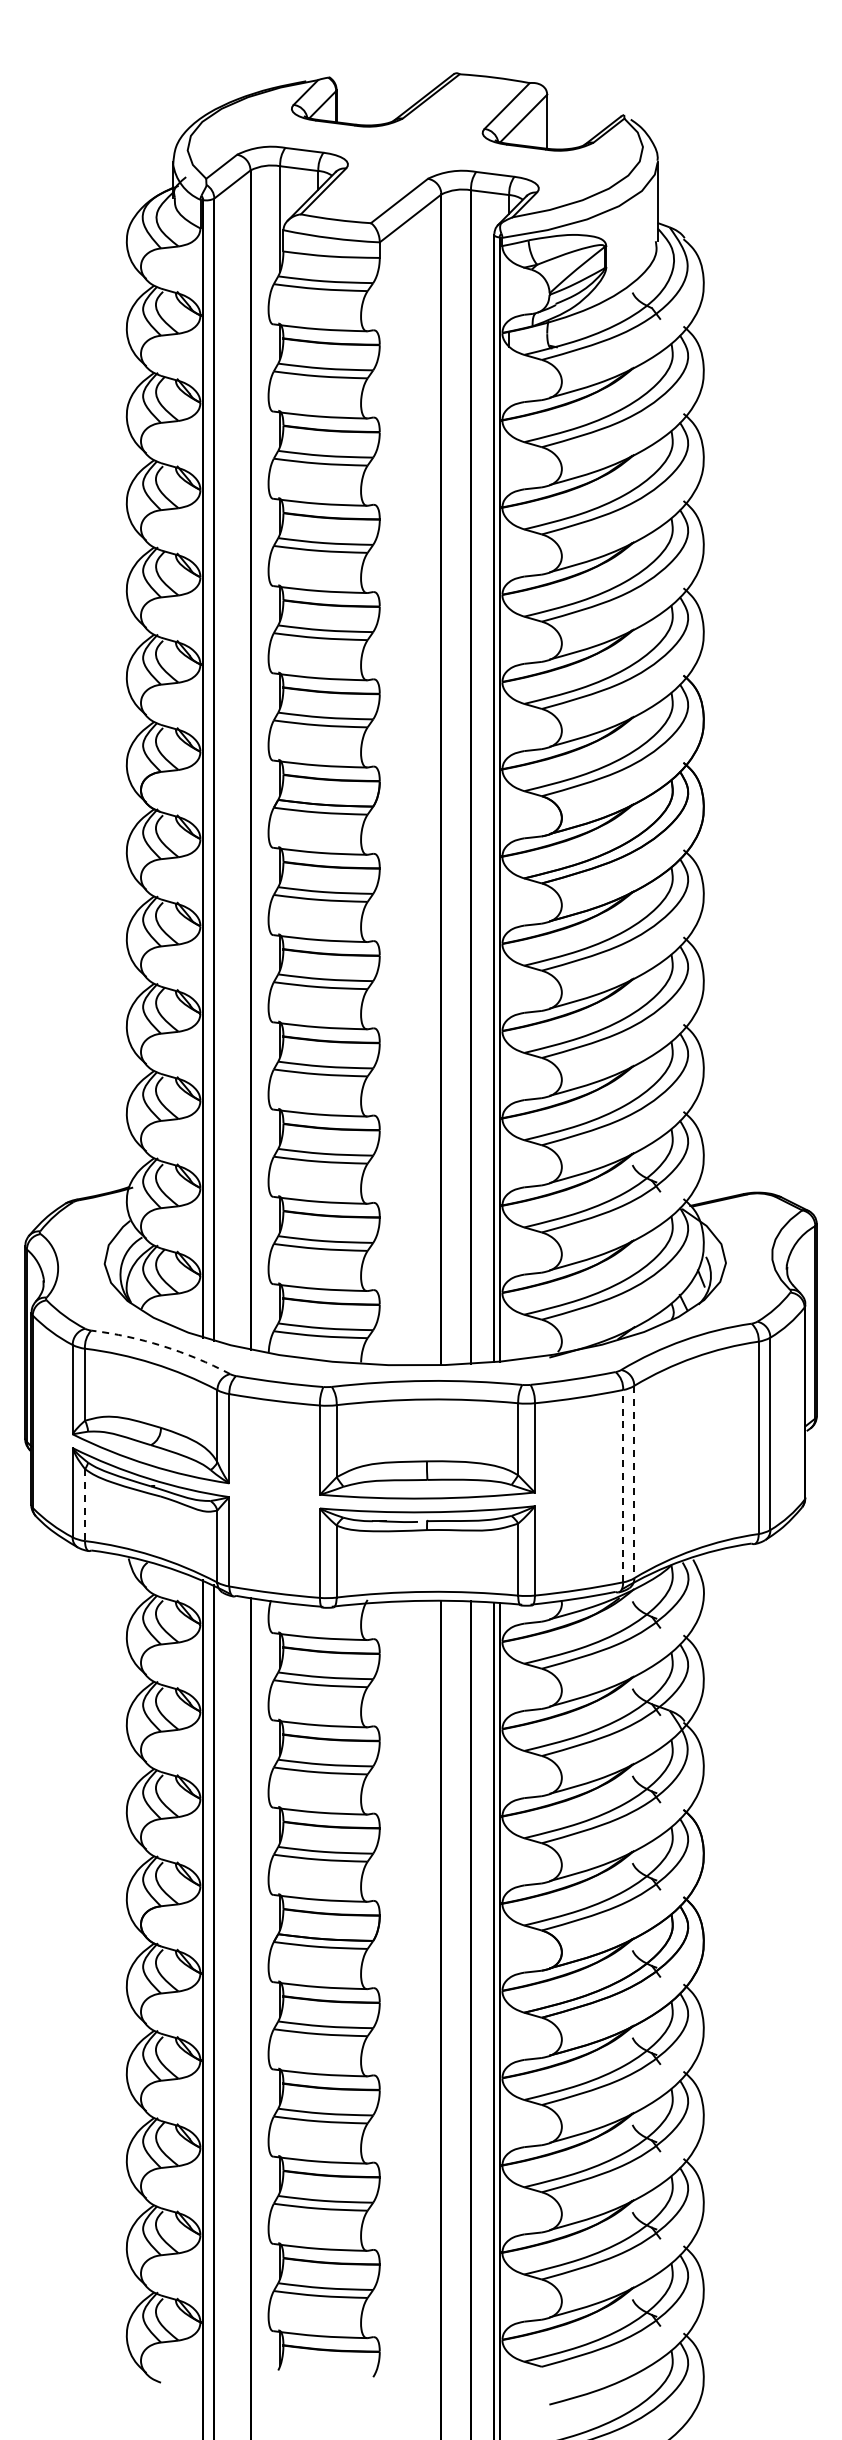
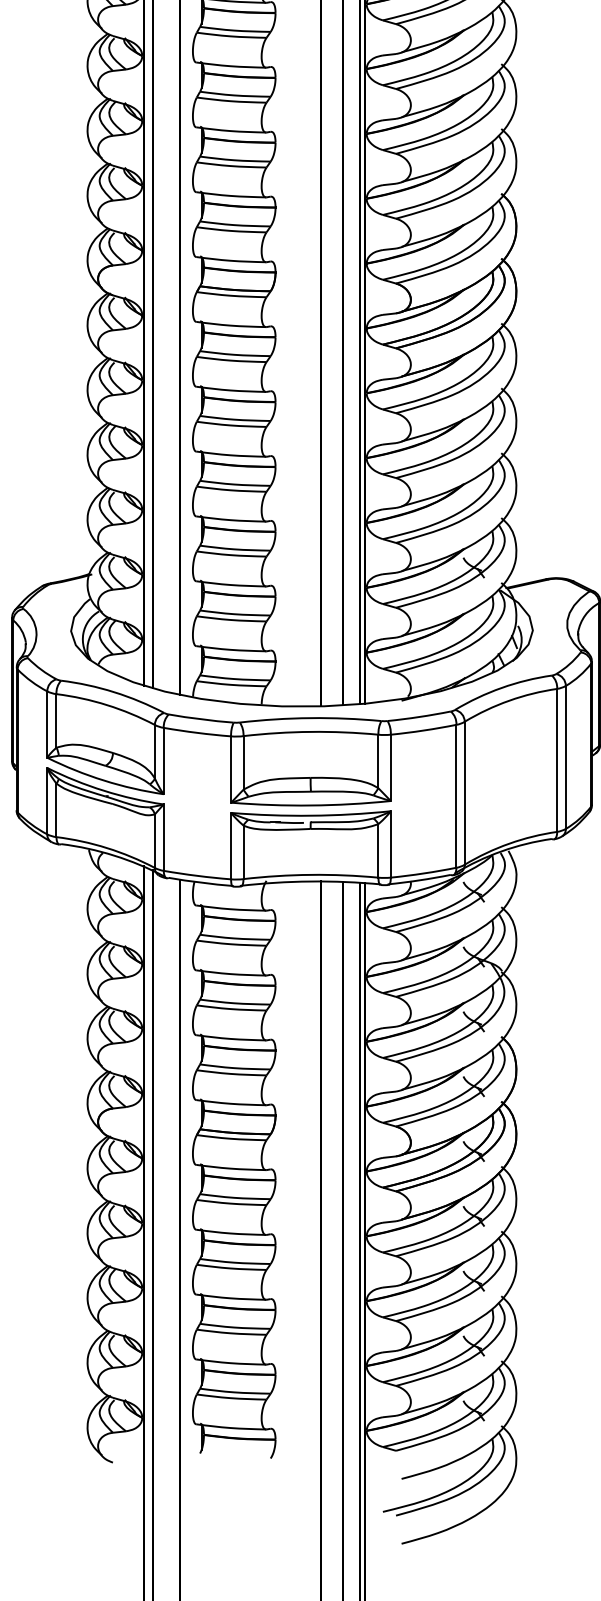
arc: (162, 1346) -> (114, 692), dashed -> solid
line: (634, 1482) -> (464, 793), dashed -> solid
line: (623, 1485) -> (456, 795), dashed -> solid
line: (84, 1505) -> (56, 810), dashed -> solid

